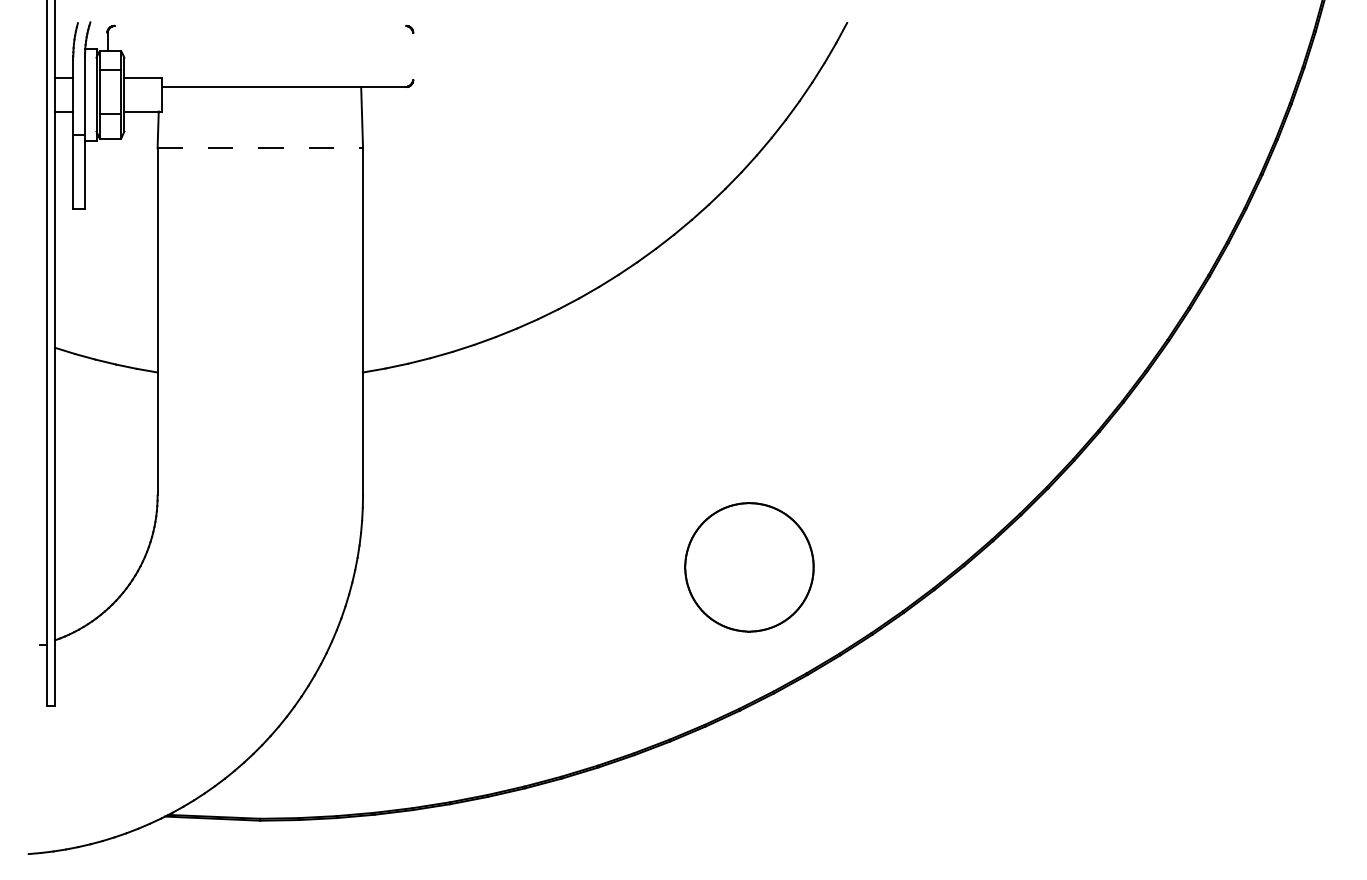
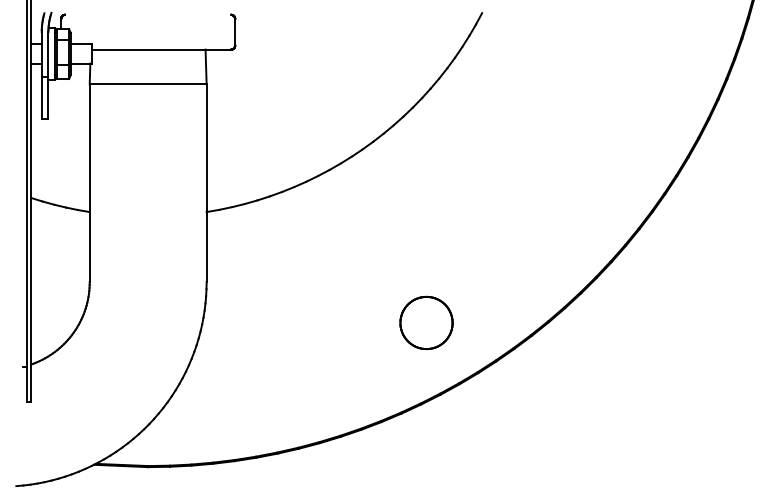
line: (413, 56) -> (235, 32), added
line: (260, 148) -> (148, 84), dashed -> solid
part: (749, 566) -> (426, 322), size x0.71

